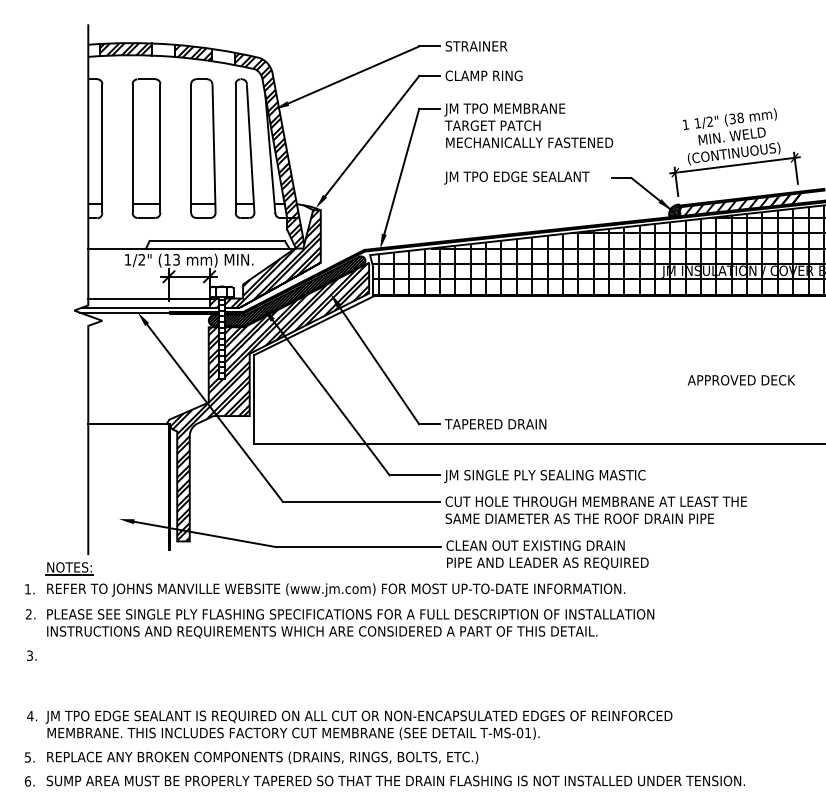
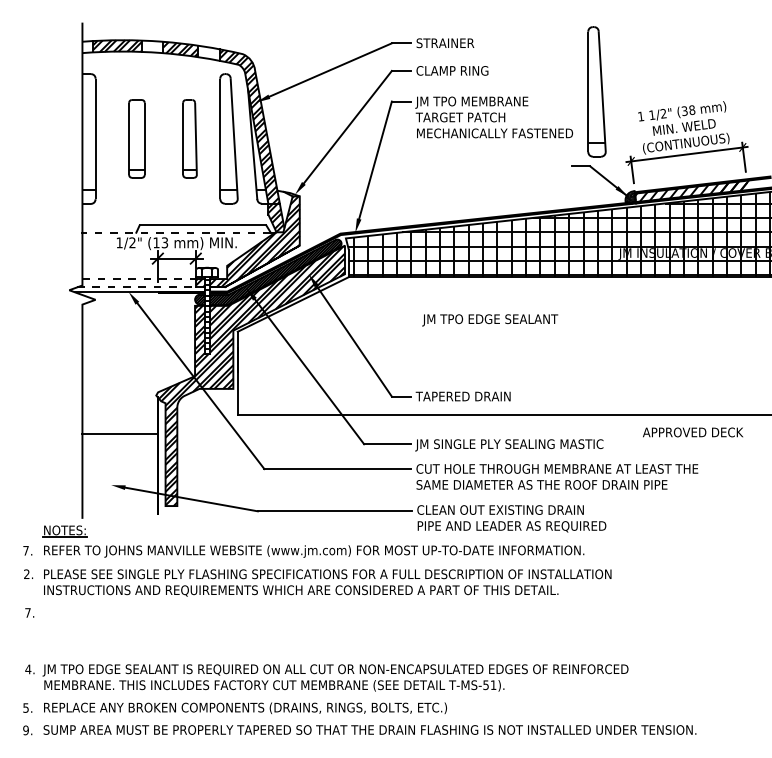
part: (638, 97) -> (596, 91), added
part: (146, 148) -> (136, 138), size x0.6
part: (202, 148) -> (189, 138), size x0.6
text: (517, 178) -> (490, 320), moved
line: (188, 248) -> (176, 232), solid -> dashed
line: (149, 299) -> (139, 279), solid -> dashed
line: (146, 307) -> (136, 287), solid -> dashed
text: (741, 380) -> (693, 432), moved
line: (128, 424) -> (120, 434), moved
text: (27, 588) -> (25, 550), 1. -> 7.
text: (29, 655) -> (27, 612), 3. -> 7.
text: (519, 732) -> (485, 684), T-MS-01). -> T-MS-51).
text: (27, 781) -> (25, 730), 6. -> 9.

